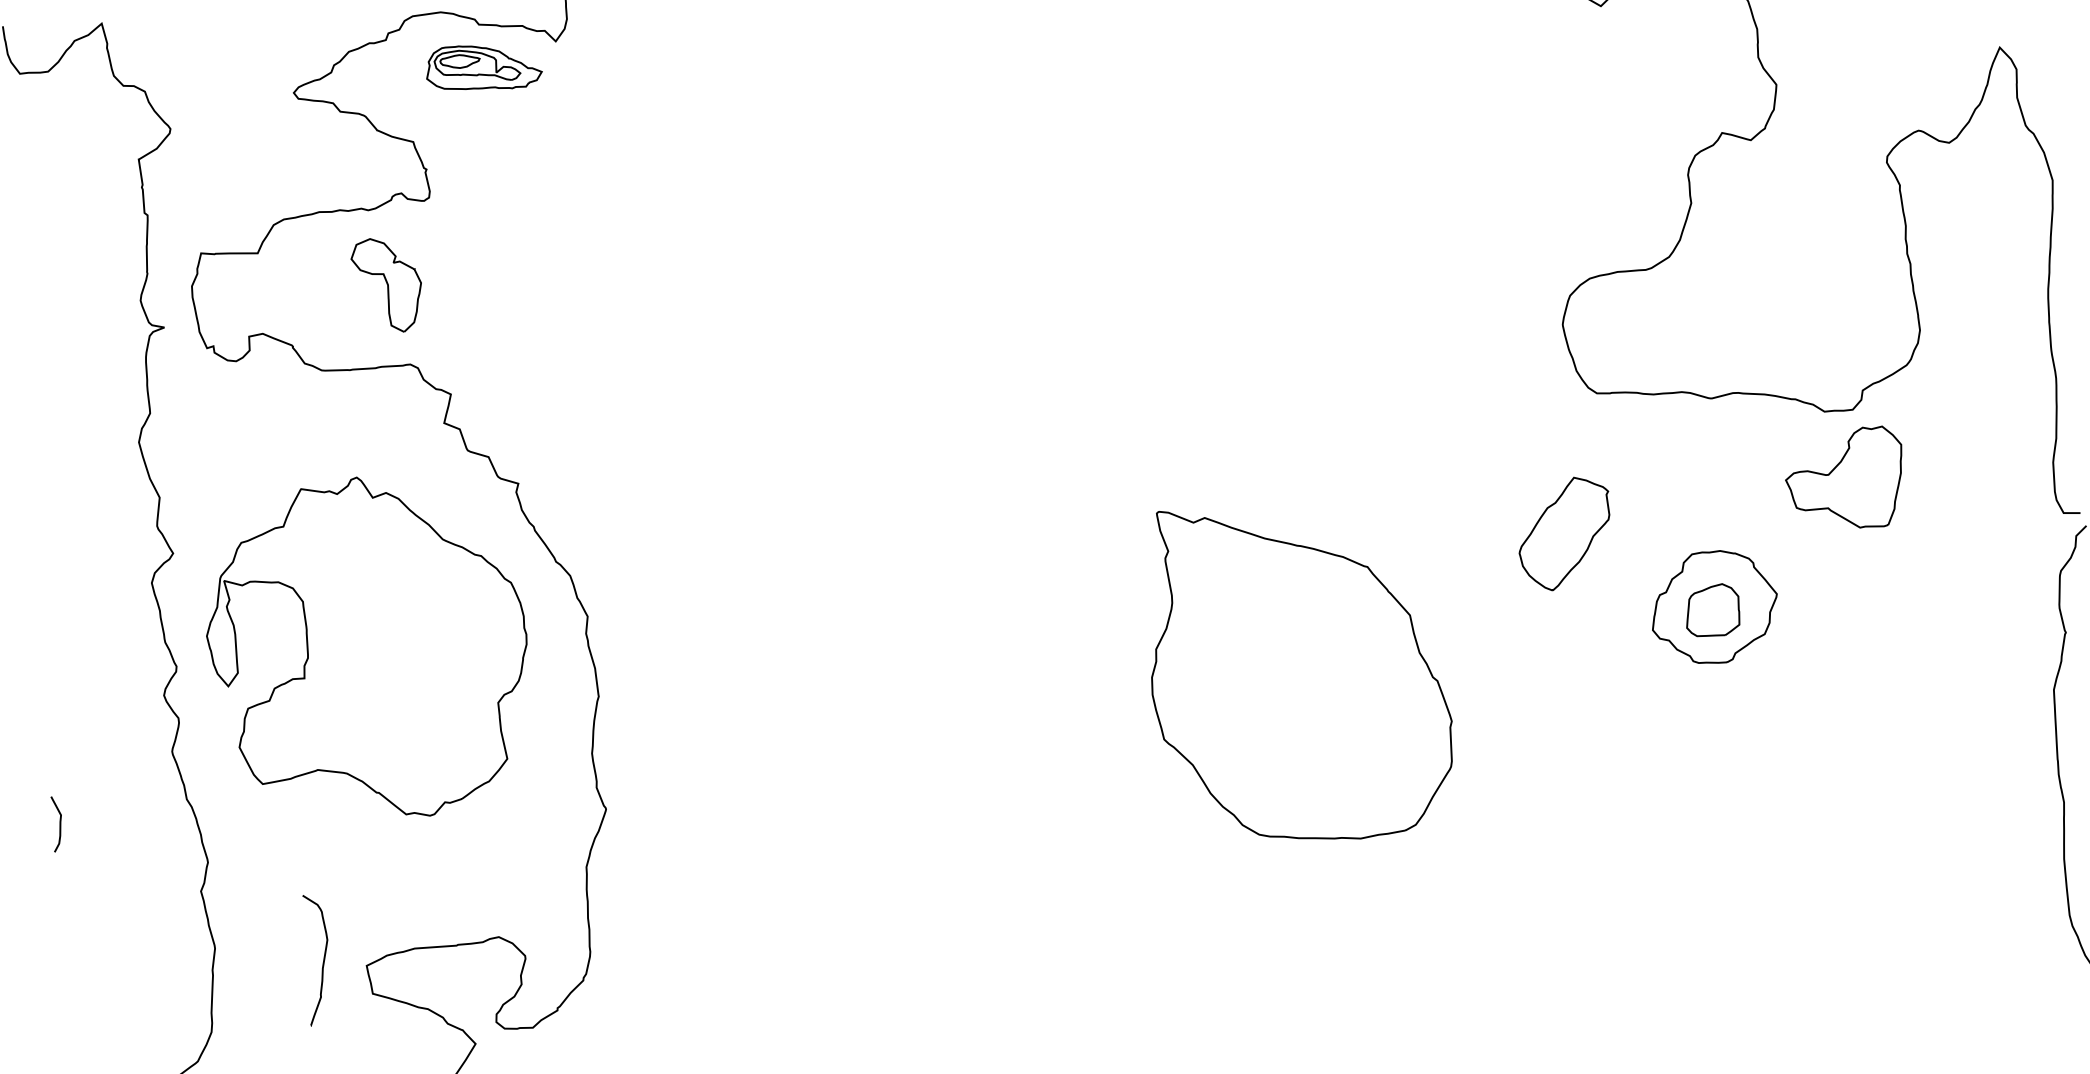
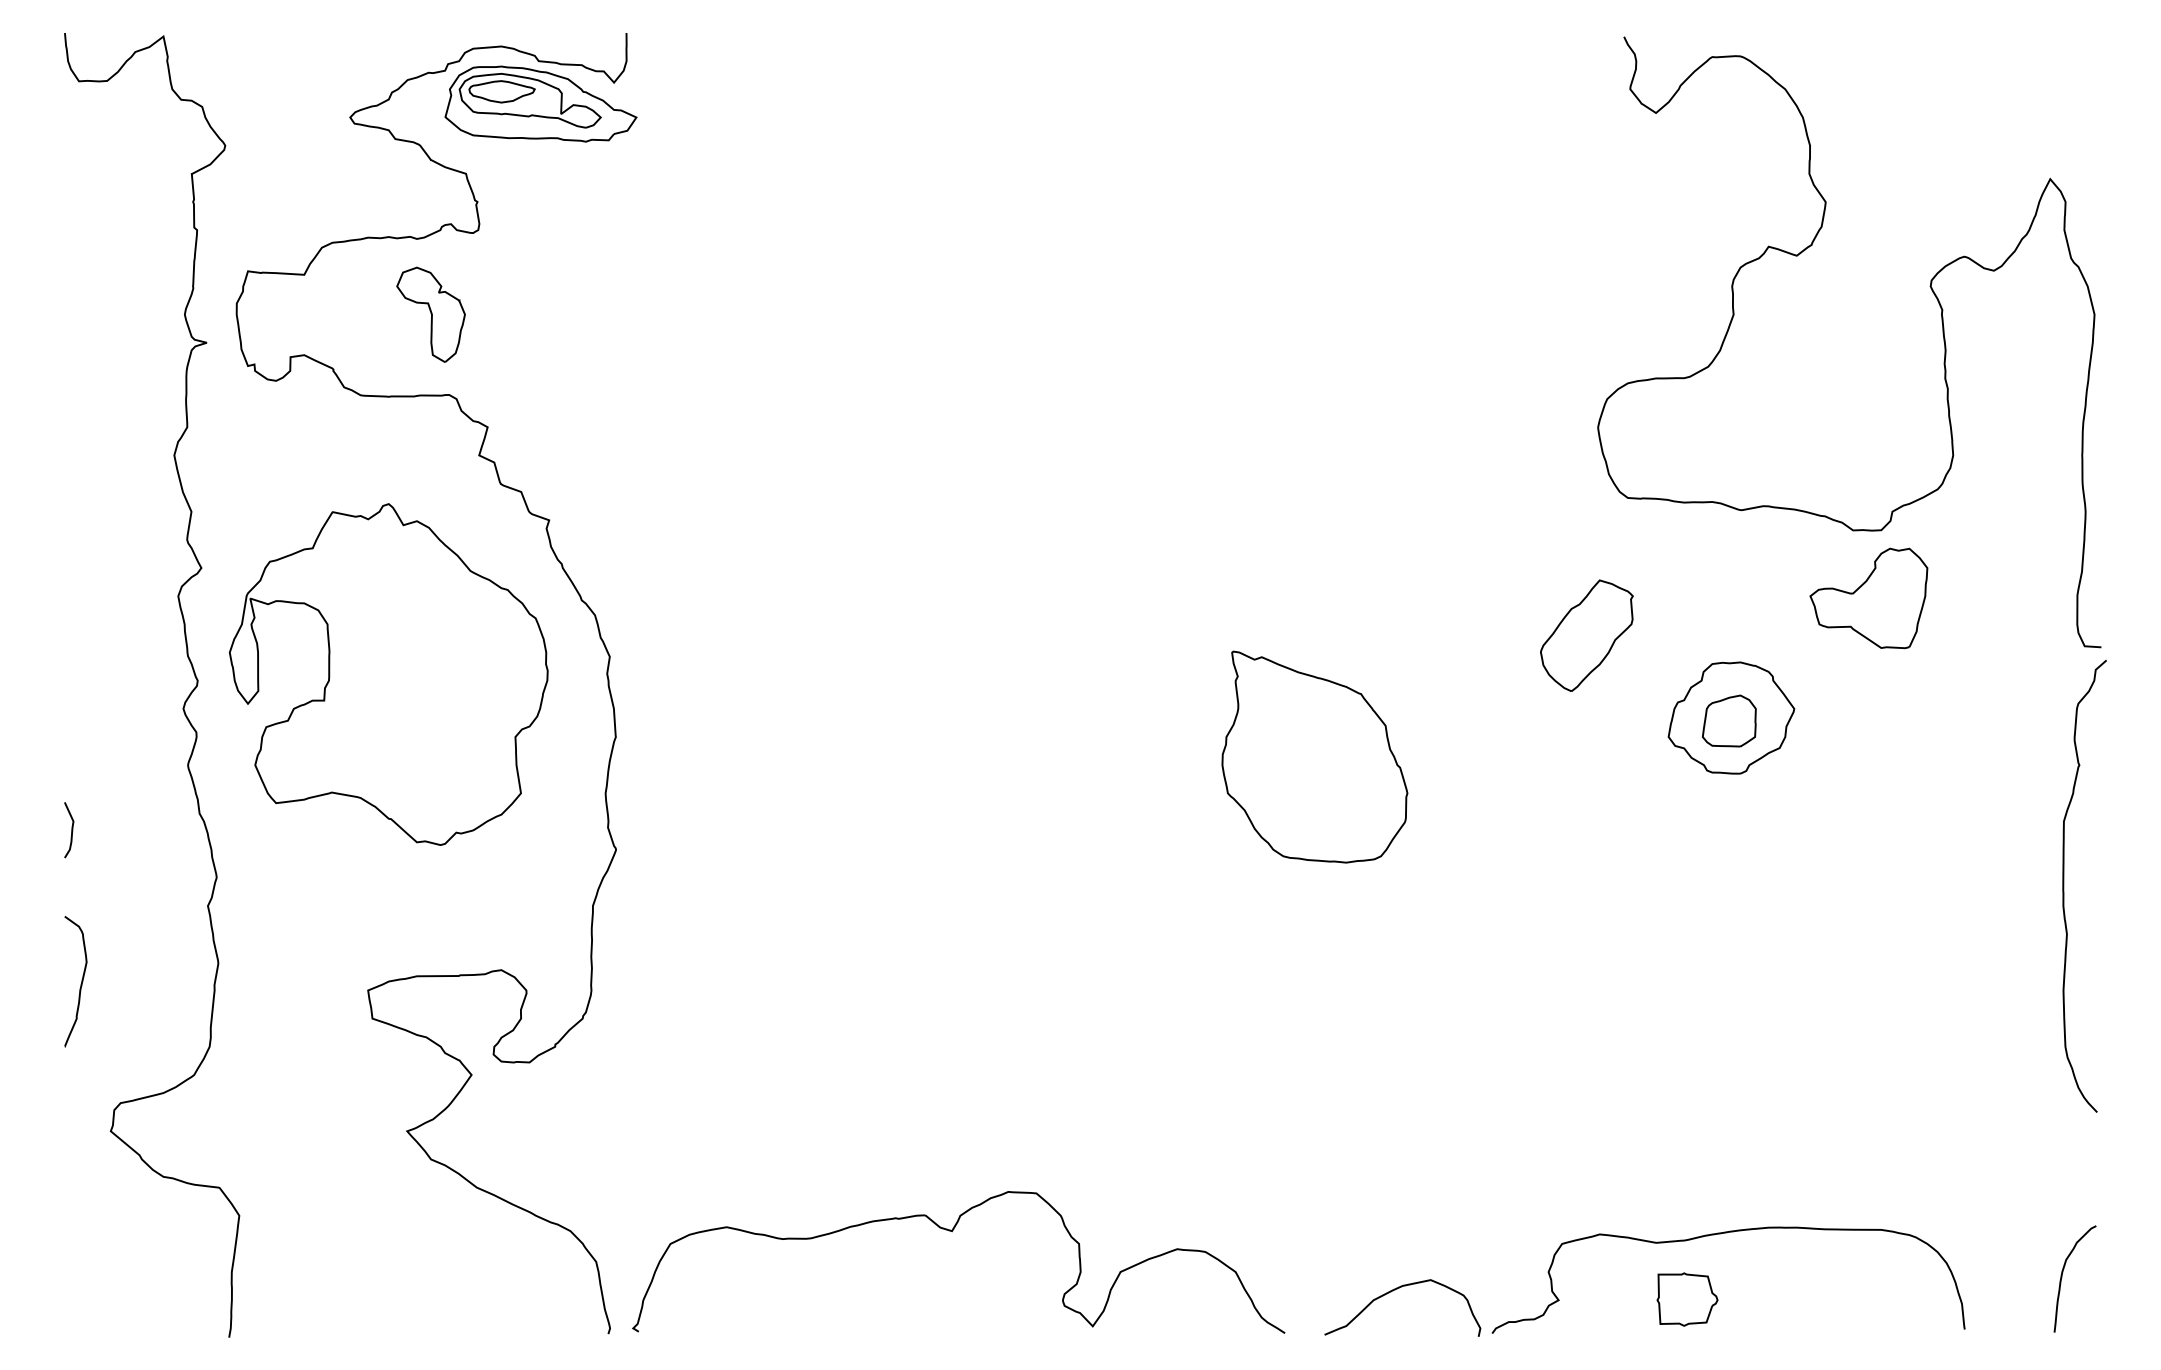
part: (483, 66) -> (540, 103), size x1.67
part: (1299, 671) -> (1314, 756), size x0.62
curve: (322, 962) -> (80, 984), moved

